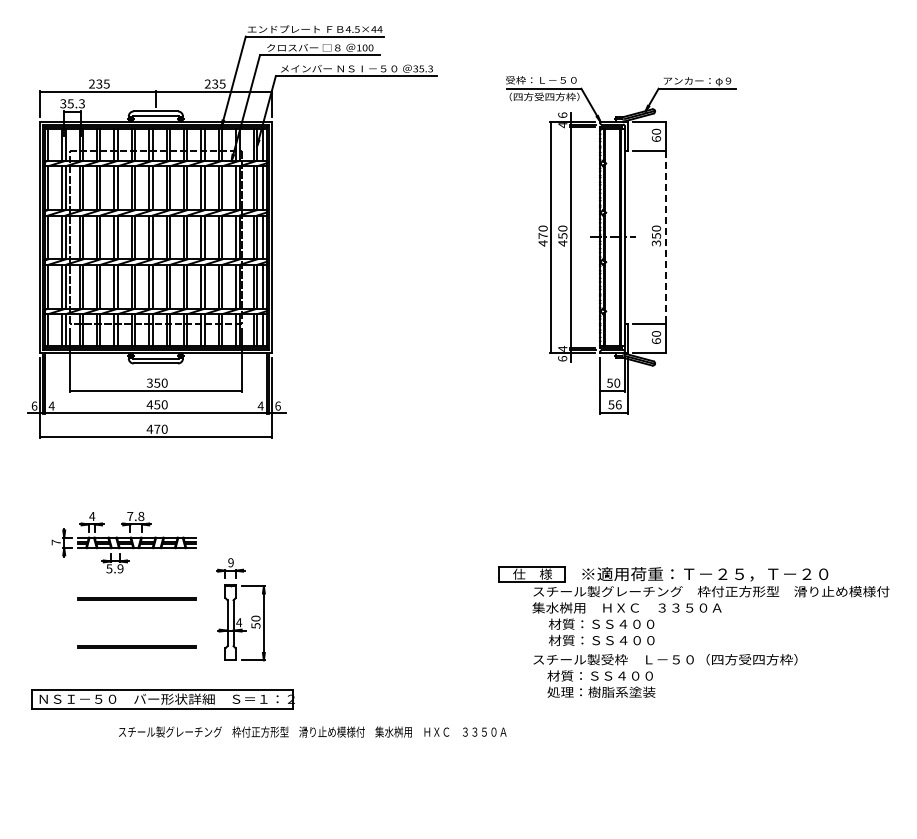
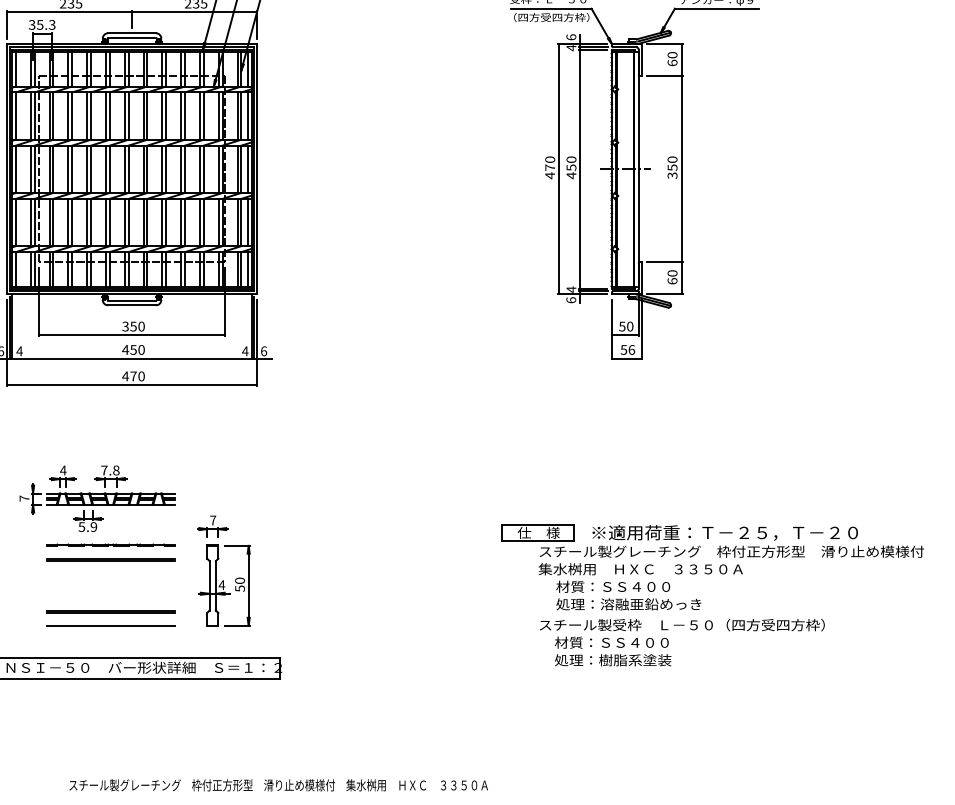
line: (665, 237) -> (682, 169), dashed -> solid
text: (230, 562) -> (212, 520), 9 -> 7
part: (136, 585) -> (111, 545), added
text: (615, 640) -> (628, 604), 材質：ＳＳ４００ -> 処理：溶融亜鉛めっき
line: (136, 660) -> (111, 626), added
text: (312, 731) -> (278, 784), moved

